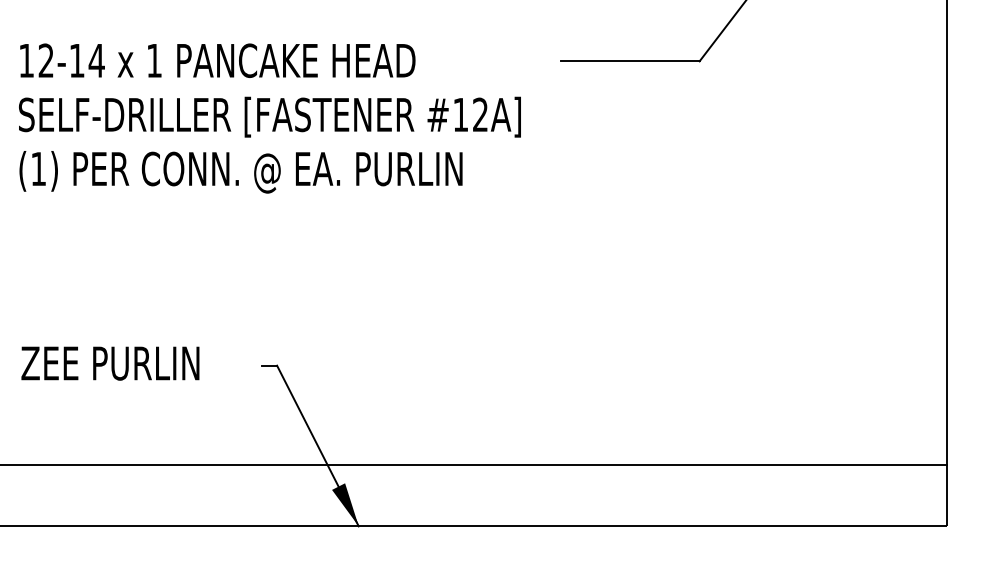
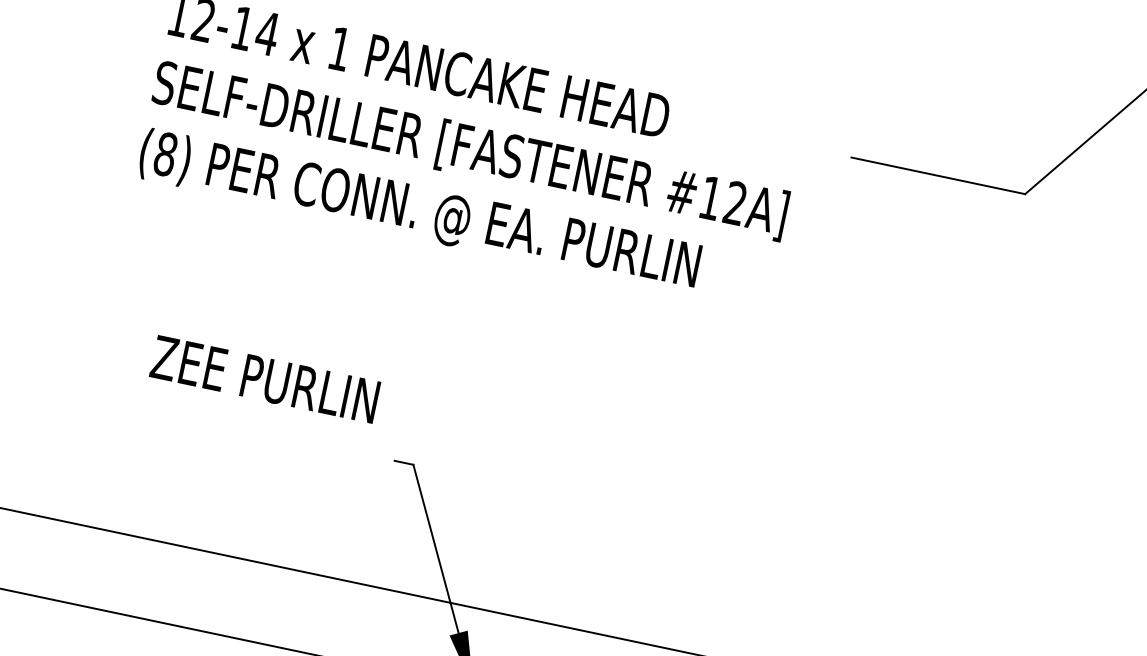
text: (38, 168) -> (165, 153), (1) -> (8)
text: (110, 363) -> (265, 379), moved

